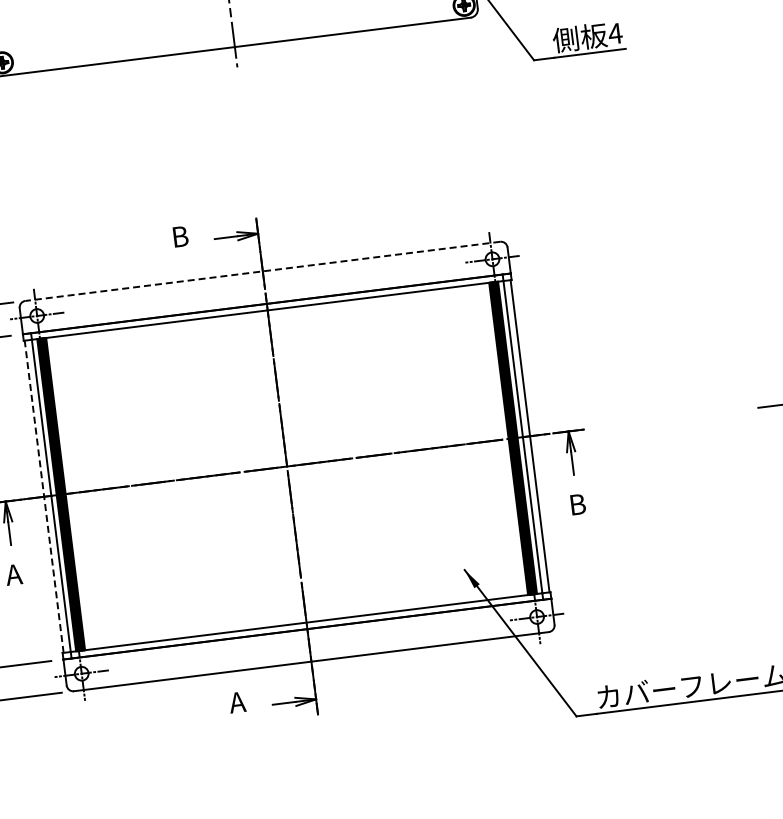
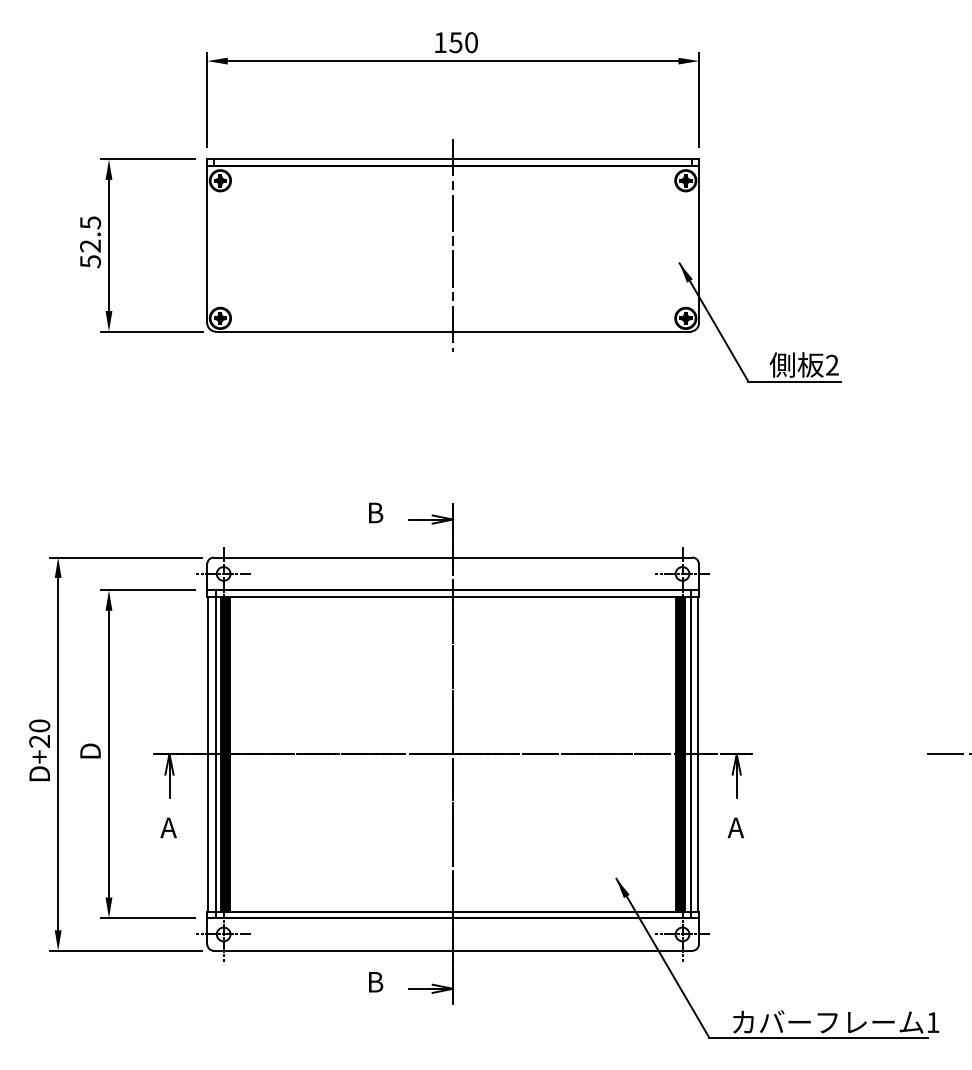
text: (615, 32) -> (832, 364), 4 -> 2
line: (262, 271) -> (452, 557), dashed -> solid
line: (44, 496) -> (208, 753), dashed -> solid
text: (576, 504) -> (735, 827), B -> A
text: (237, 702) -> (374, 982), A -> B

